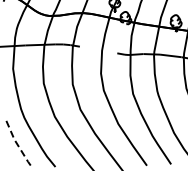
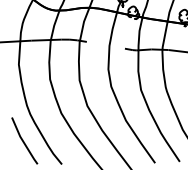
line: (18, 145) -> (24, 142), dashed -> solid

